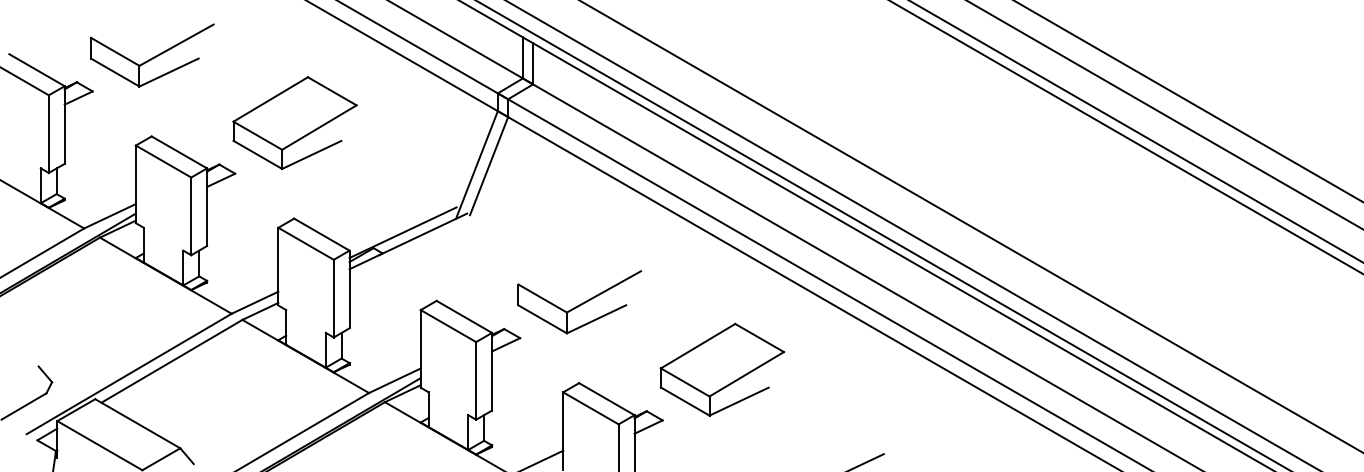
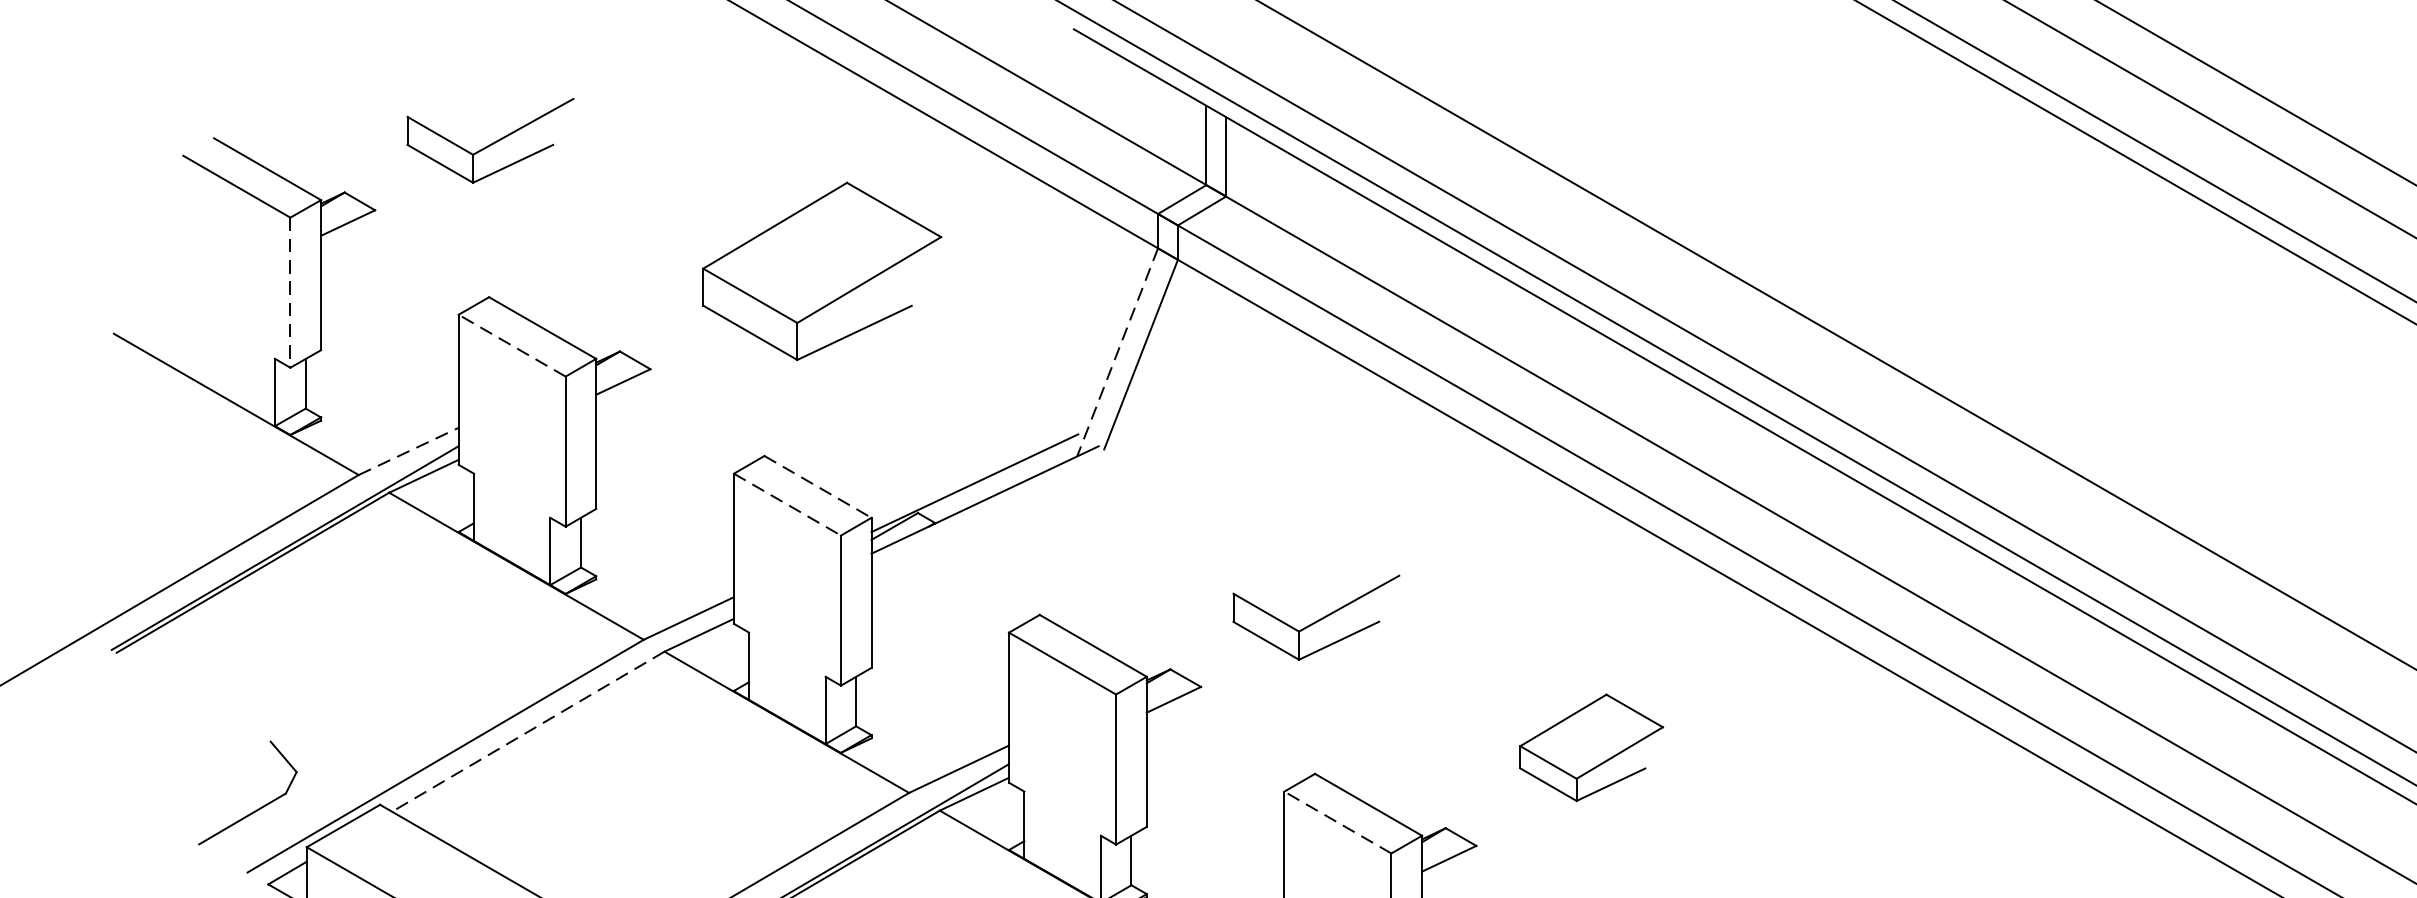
part: (152, 55) -> (490, 140), size x0.7
part: (294, 122) -> (821, 270), moved
line: (48, 134) -> (289, 293), solid -> dashed
line: (163, 161) -> (511, 345), solid -> dashed
line: (476, 165) -> (1116, 353), solid -> dashed
line: (110, 216) -> (409, 451), solid -> dashed
line: (321, 234) -> (817, 486), solid -> dashed
line: (306, 243) -> (788, 504), solid -> dashed
part: (579, 302) -> (1315, 618), size x0.7
line: (171, 361) -> (527, 732), solid -> dashed
part: (721, 369) -> (1590, 747), size x0.6
line: (590, 408) -> (1337, 822), solid -> dashed

